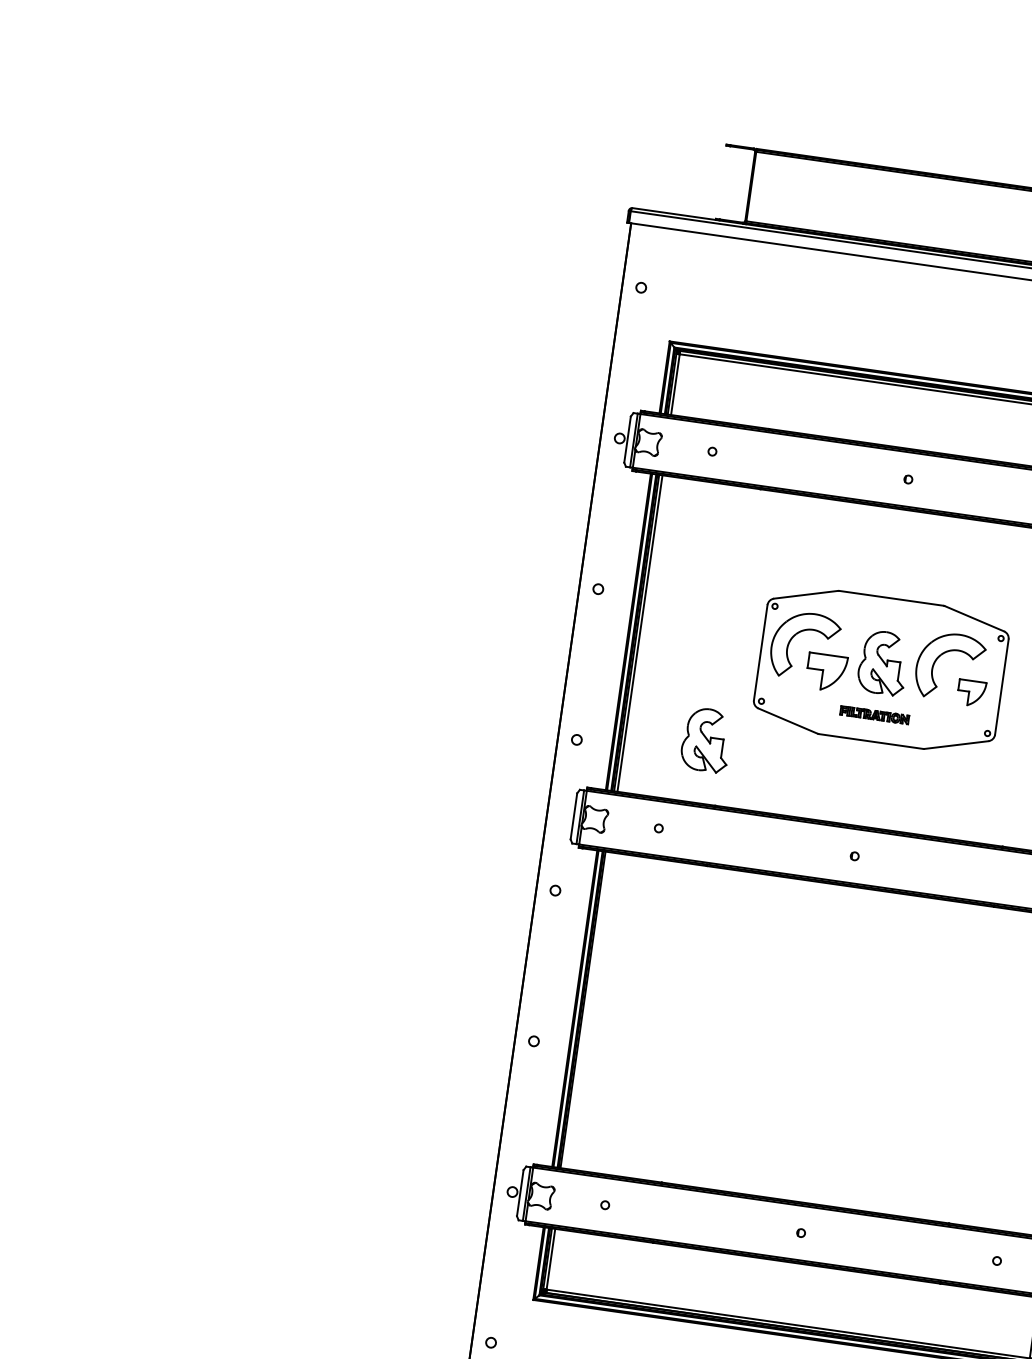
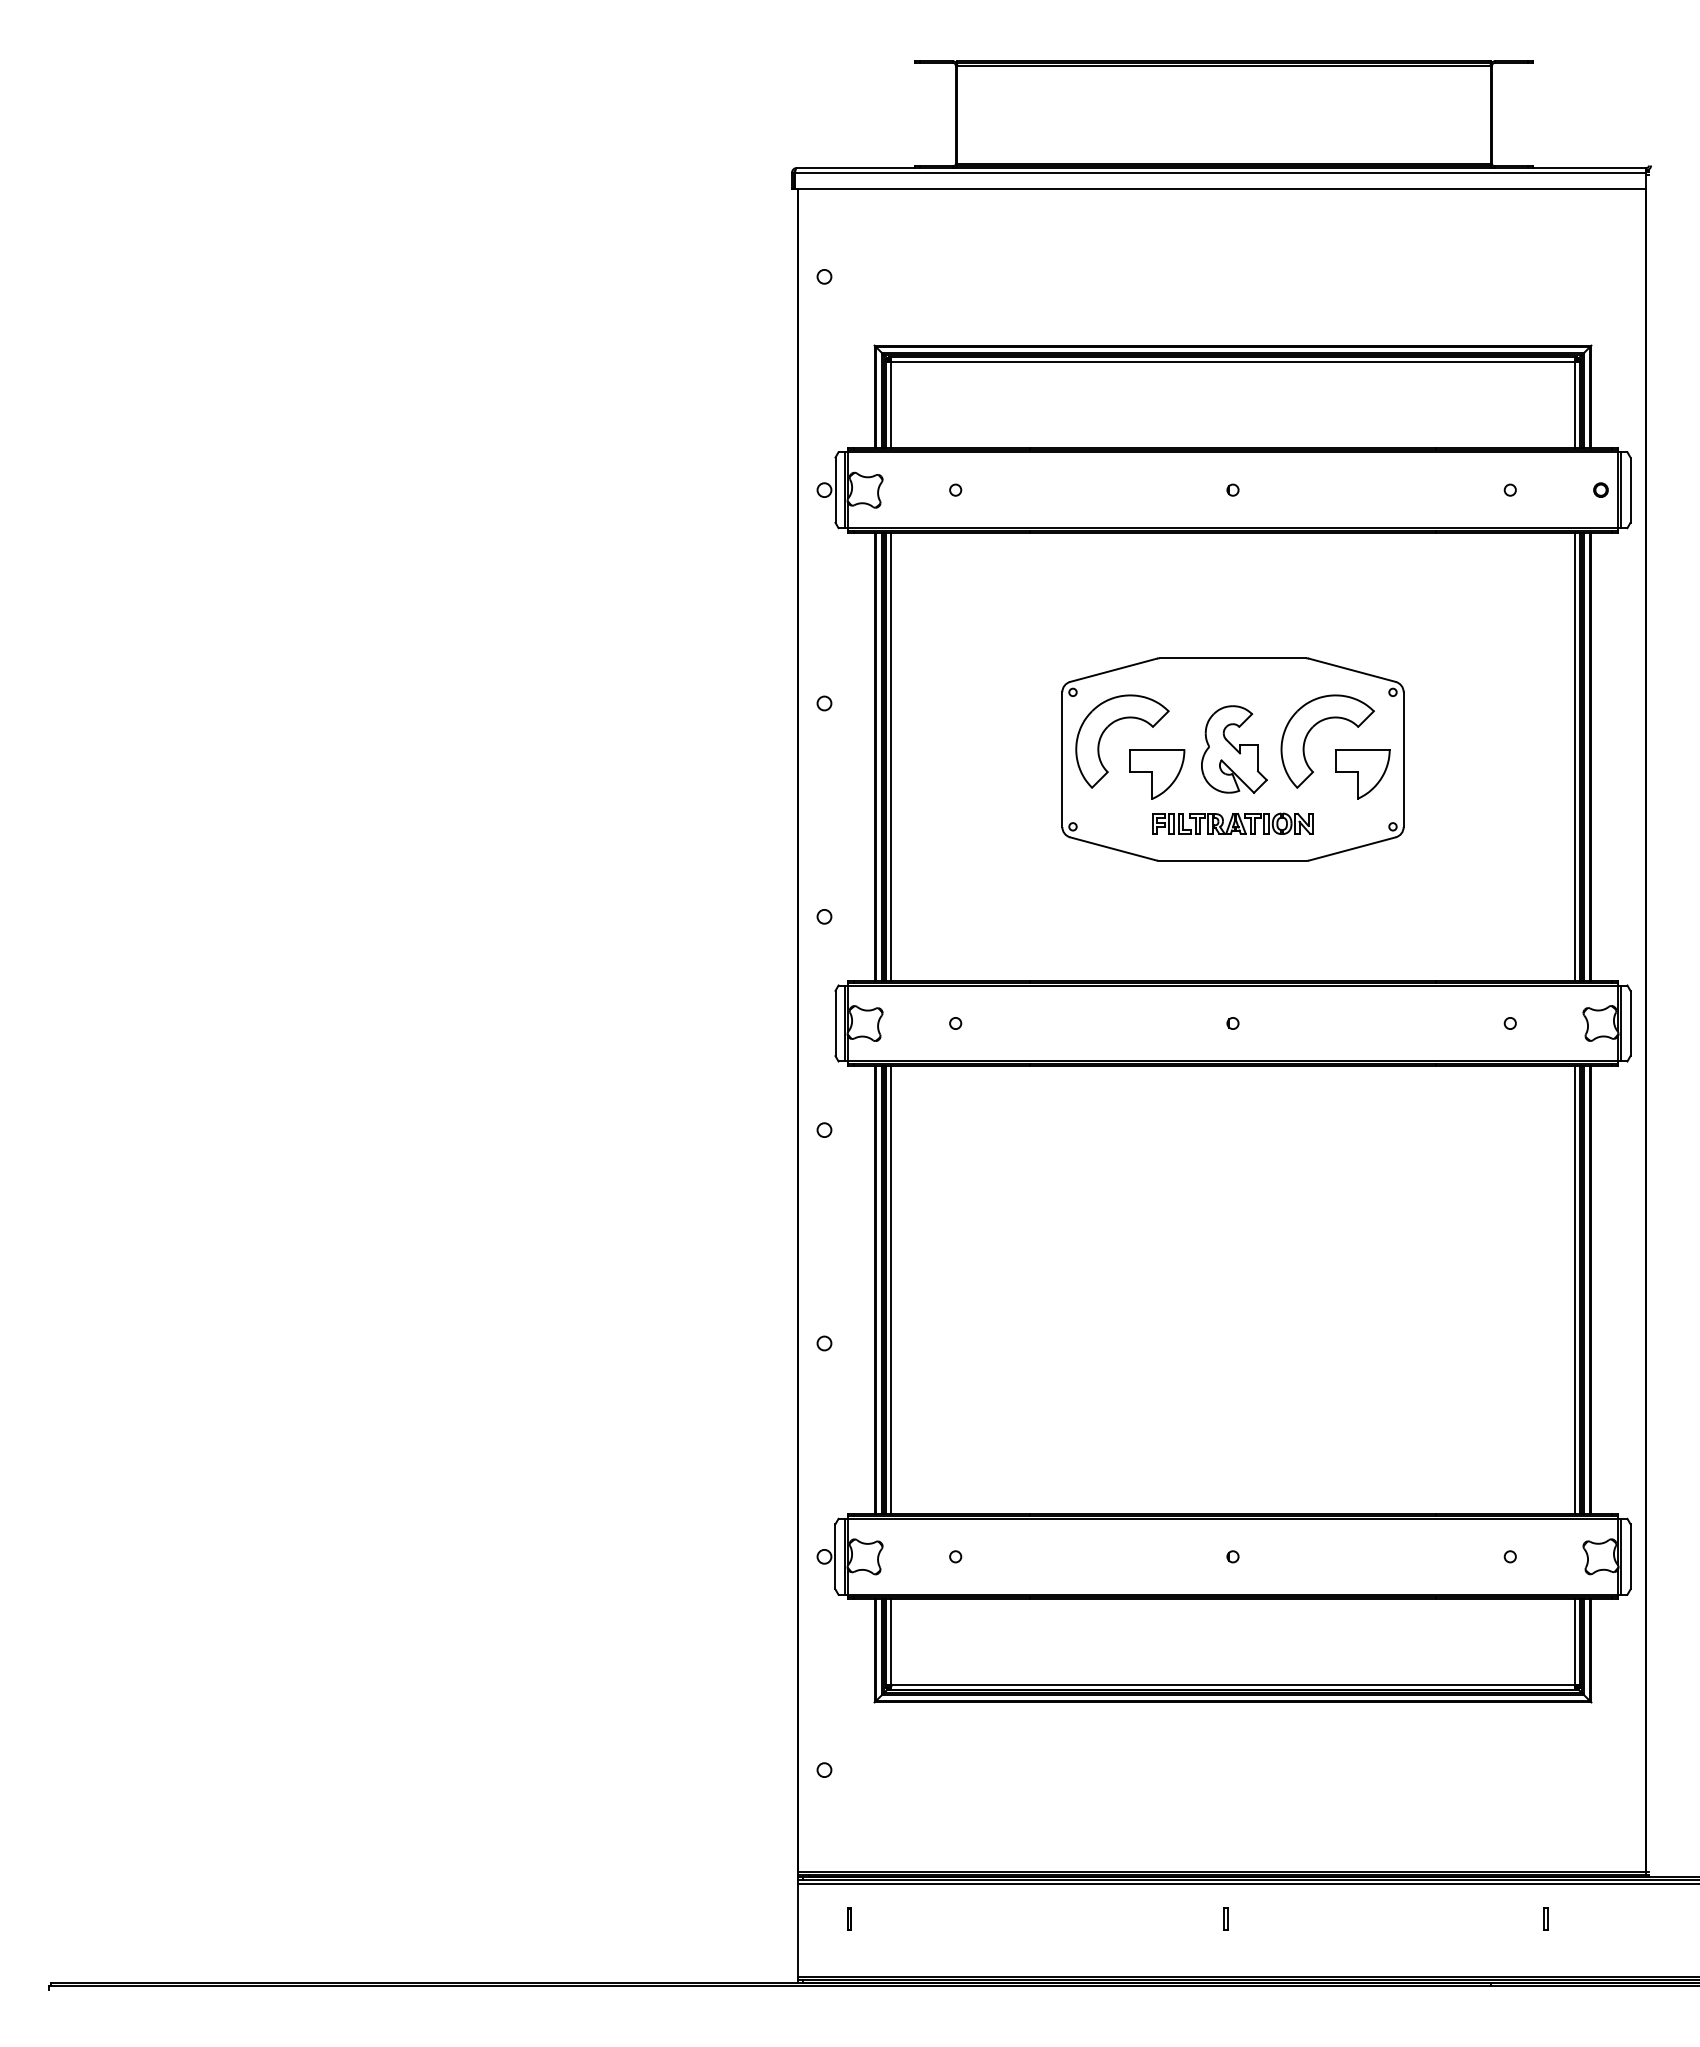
part: (971, 693) -> (1362, 774), size x1.43
part: (874, 714) -> (1232, 823), size x1.67
part: (706, 740) -> (1004, 891), removed
line: (586, 1010) -> (891, 1290), added

